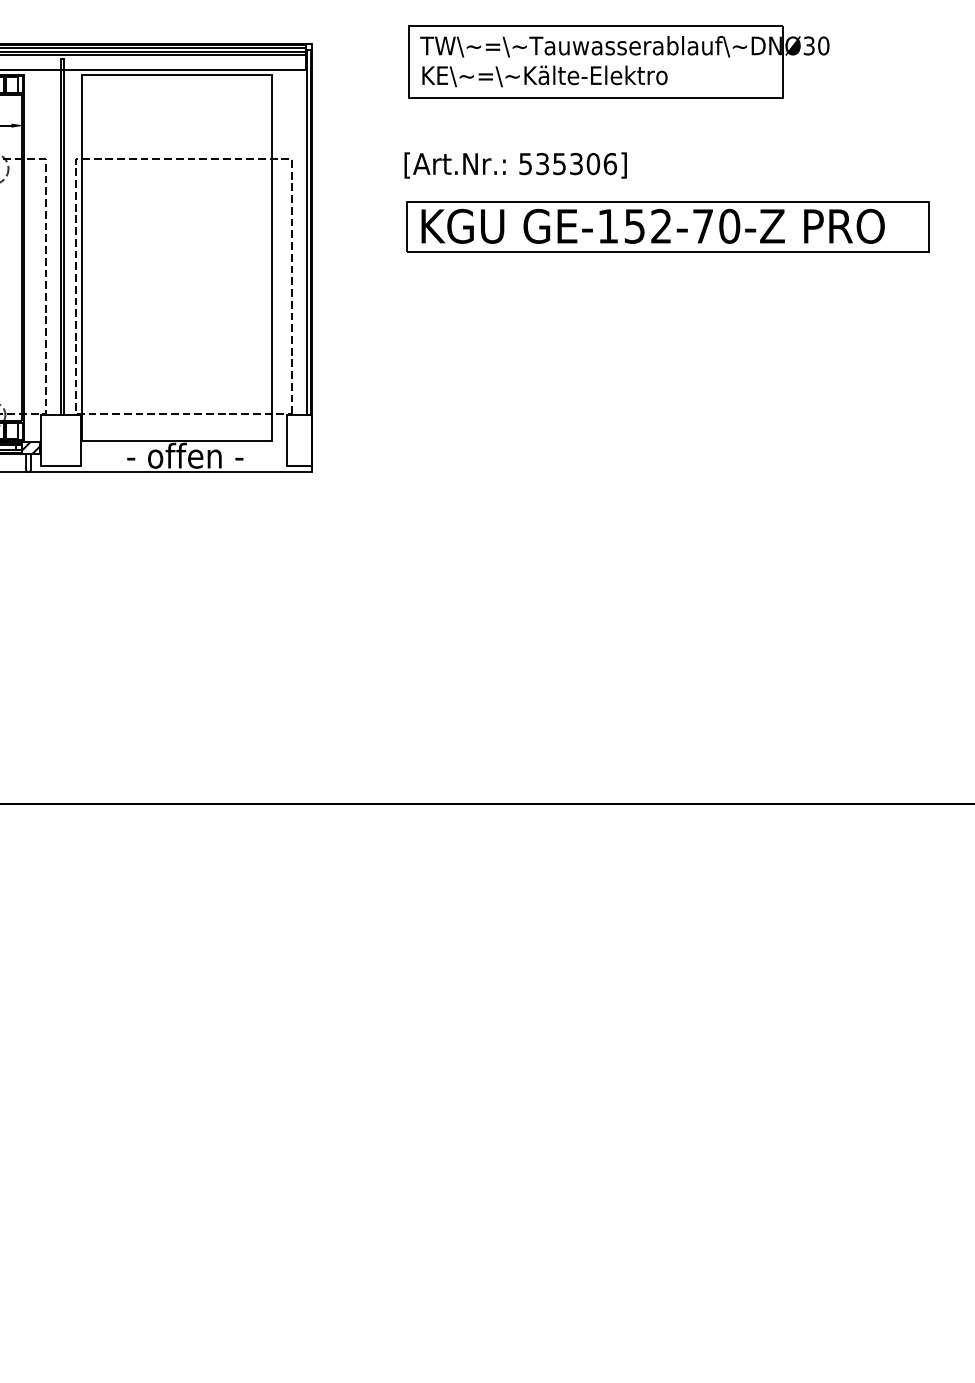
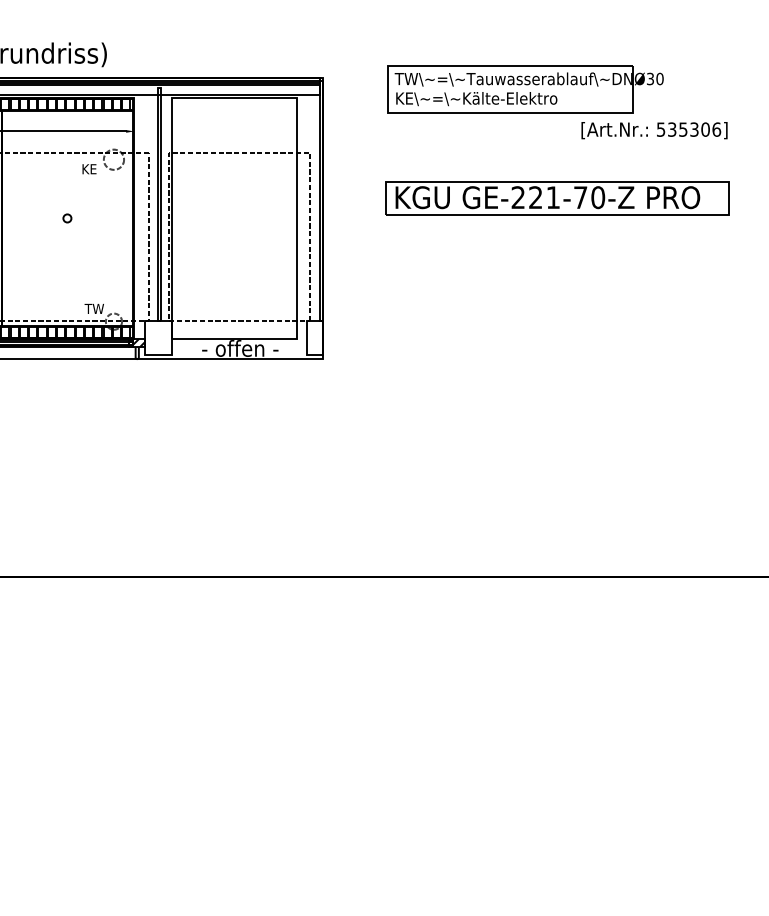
text: (515, 165) -> (654, 130), moved
text: (634, 226) -> (535, 197), GE-152-70-Z -> GE-221-70-Z

